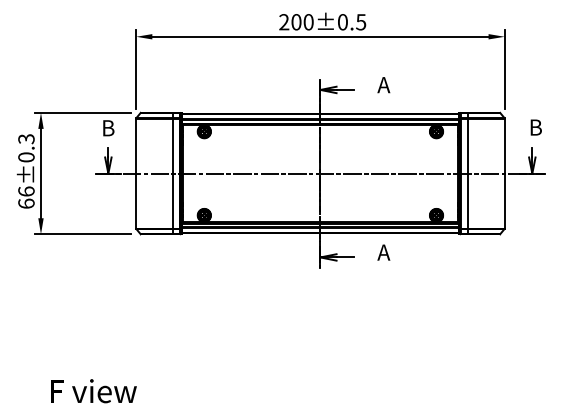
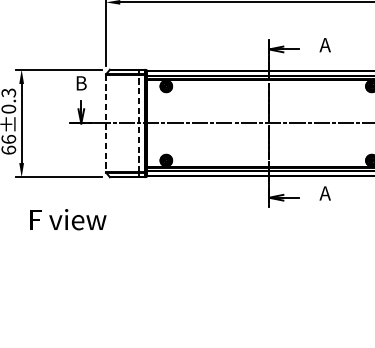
line: (173, 173) -> (138, 123), solid -> dashed
line: (136, 174) -> (106, 124), solid -> dashed
text: (93, 391) -> (68, 219), moved

